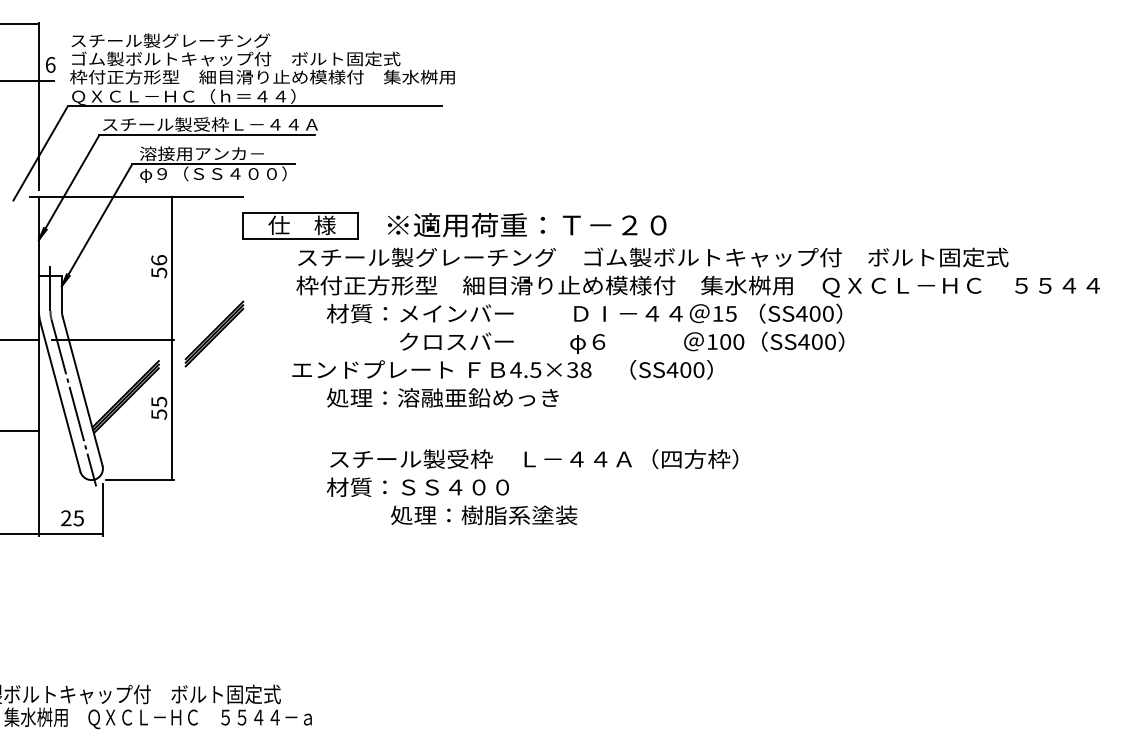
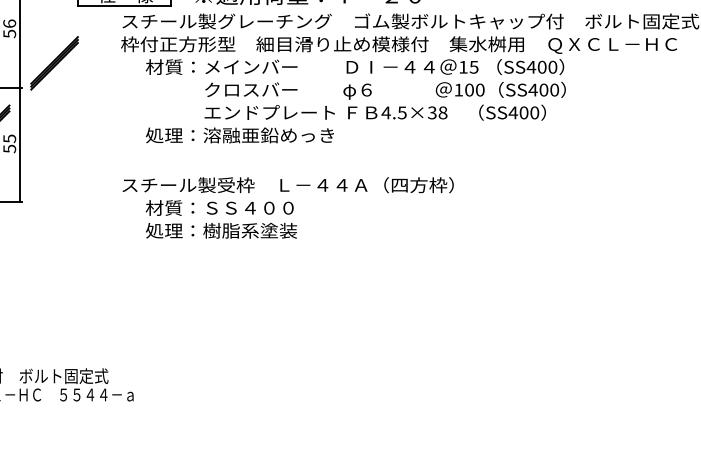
part: (214, 333) -> (54, 62), moved
text: (502, 369) -> (375, 112), moved
text: (534, 459) -> (288, 185), moved
text: (484, 514) -> (221, 230), moved

